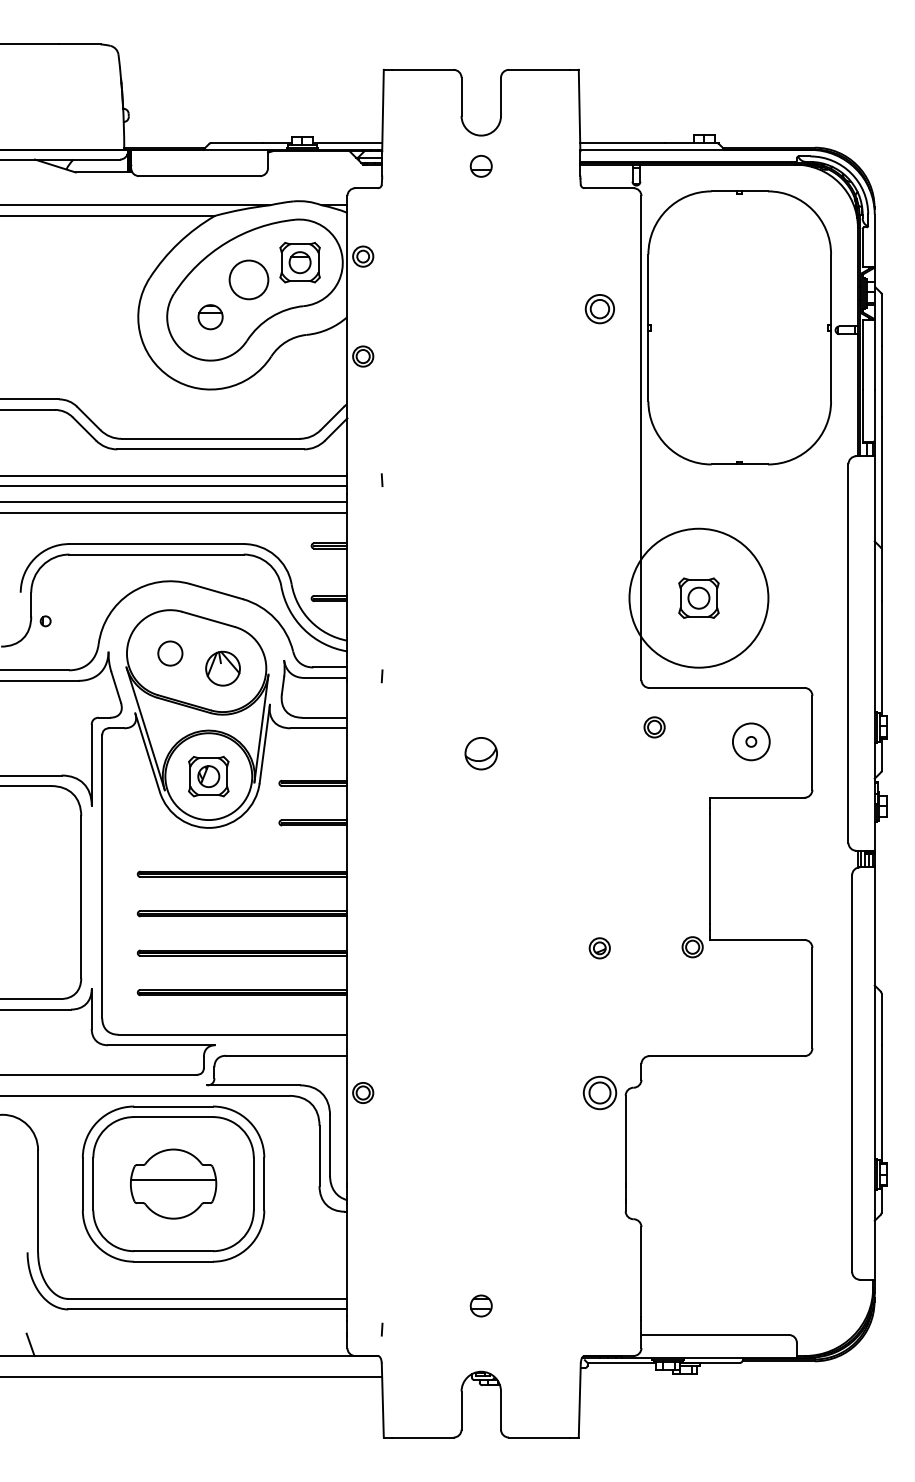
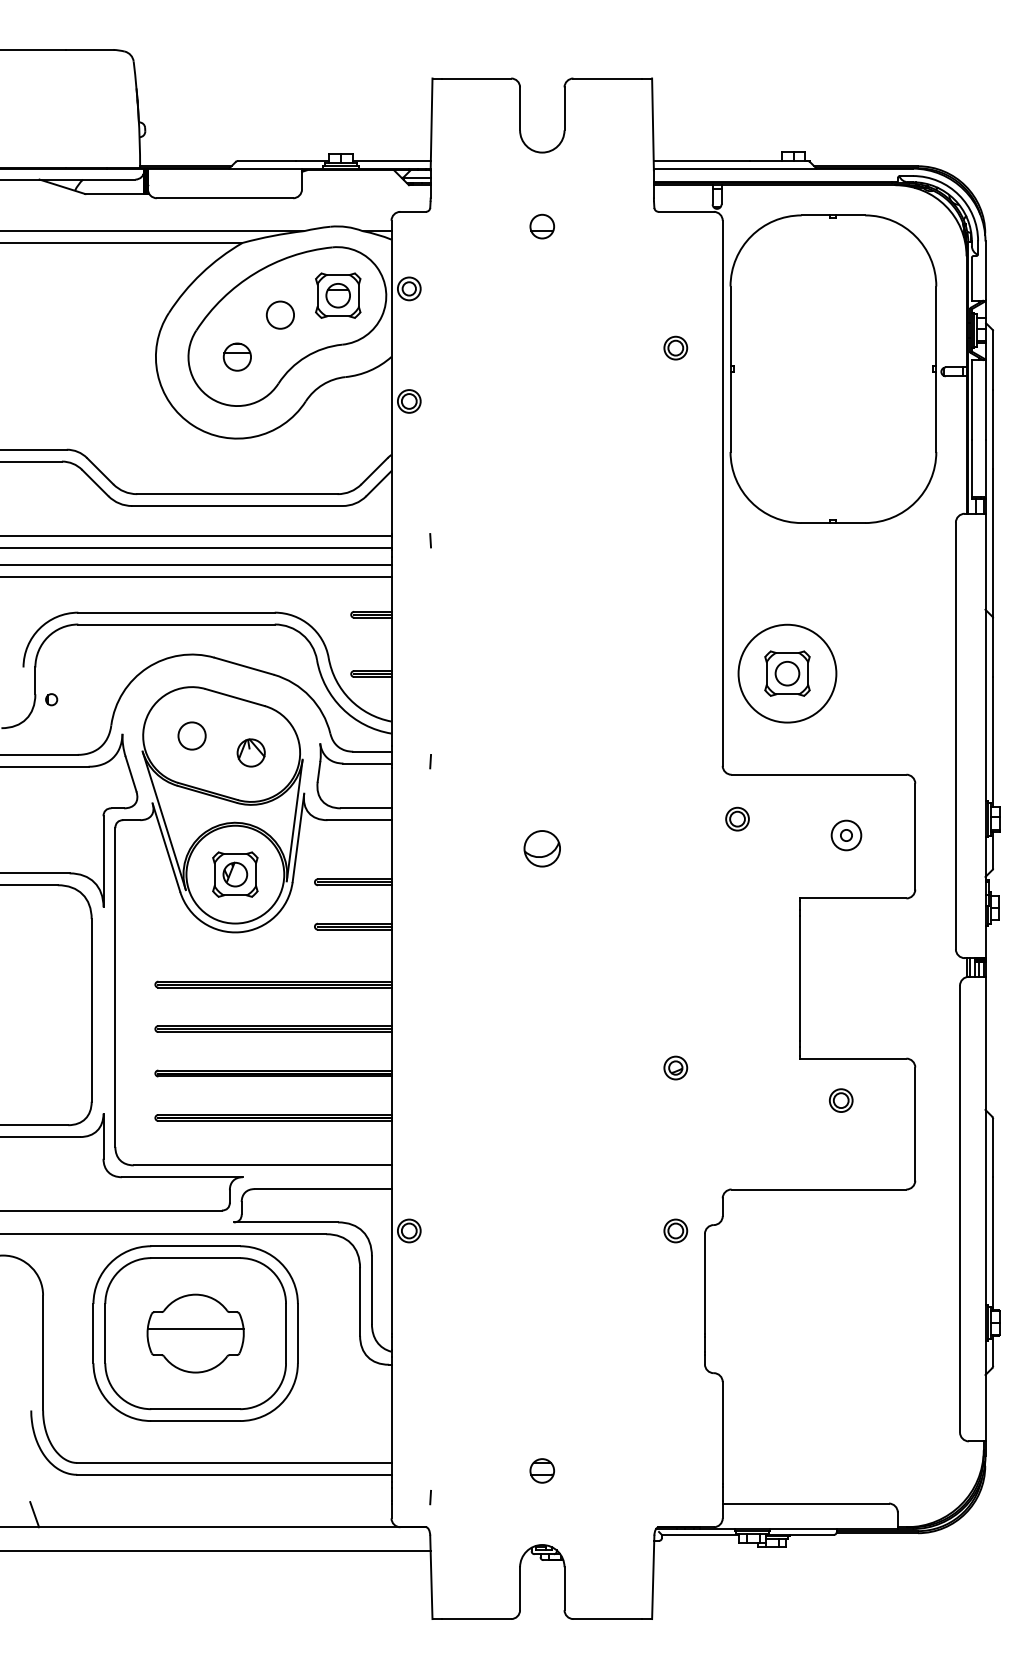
part: (480, 166) -> (541, 226), moved
circle: (248, 279) -> (280, 314), size x0.62
part: (599, 309) -> (675, 348), size x0.71
circle: (698, 597) -> (786, 672), size x0.62
part: (222, 668) -> (250, 752), size x0.71
circle: (751, 741) -> (846, 835), size x0.71
part: (692, 947) -> (841, 1100), moved
part: (599, 1092) -> (675, 1230), size x0.62

